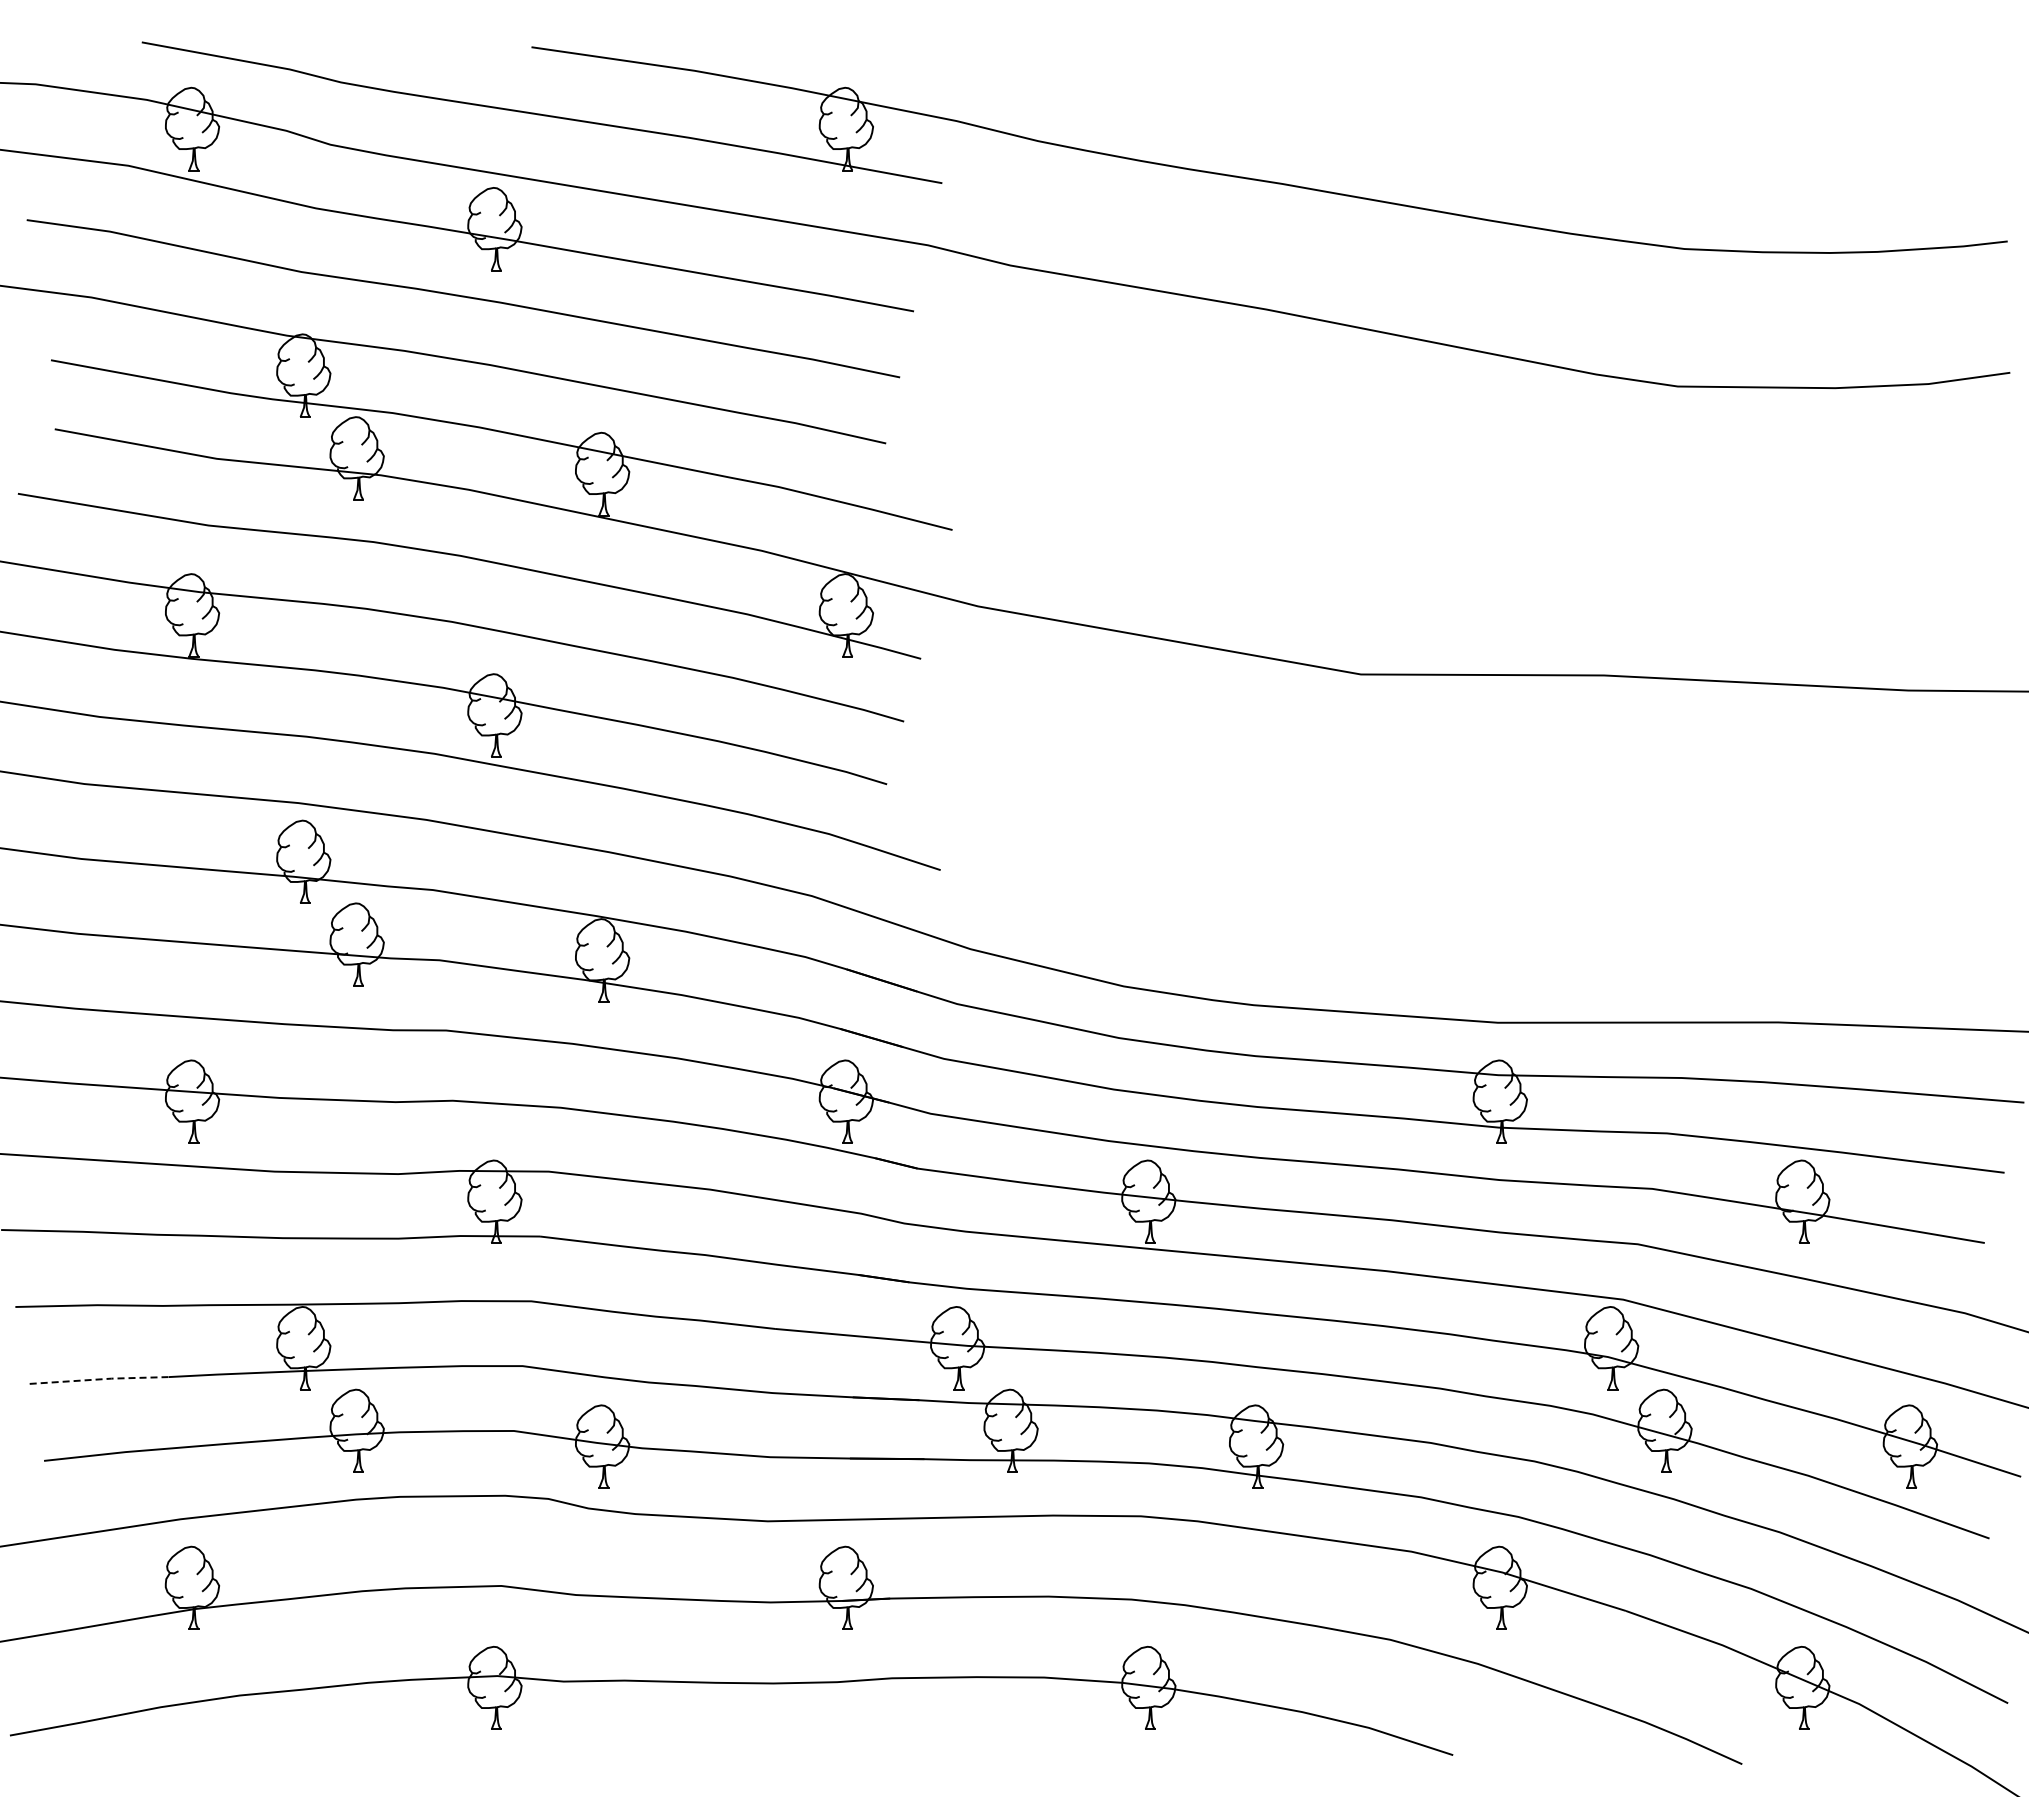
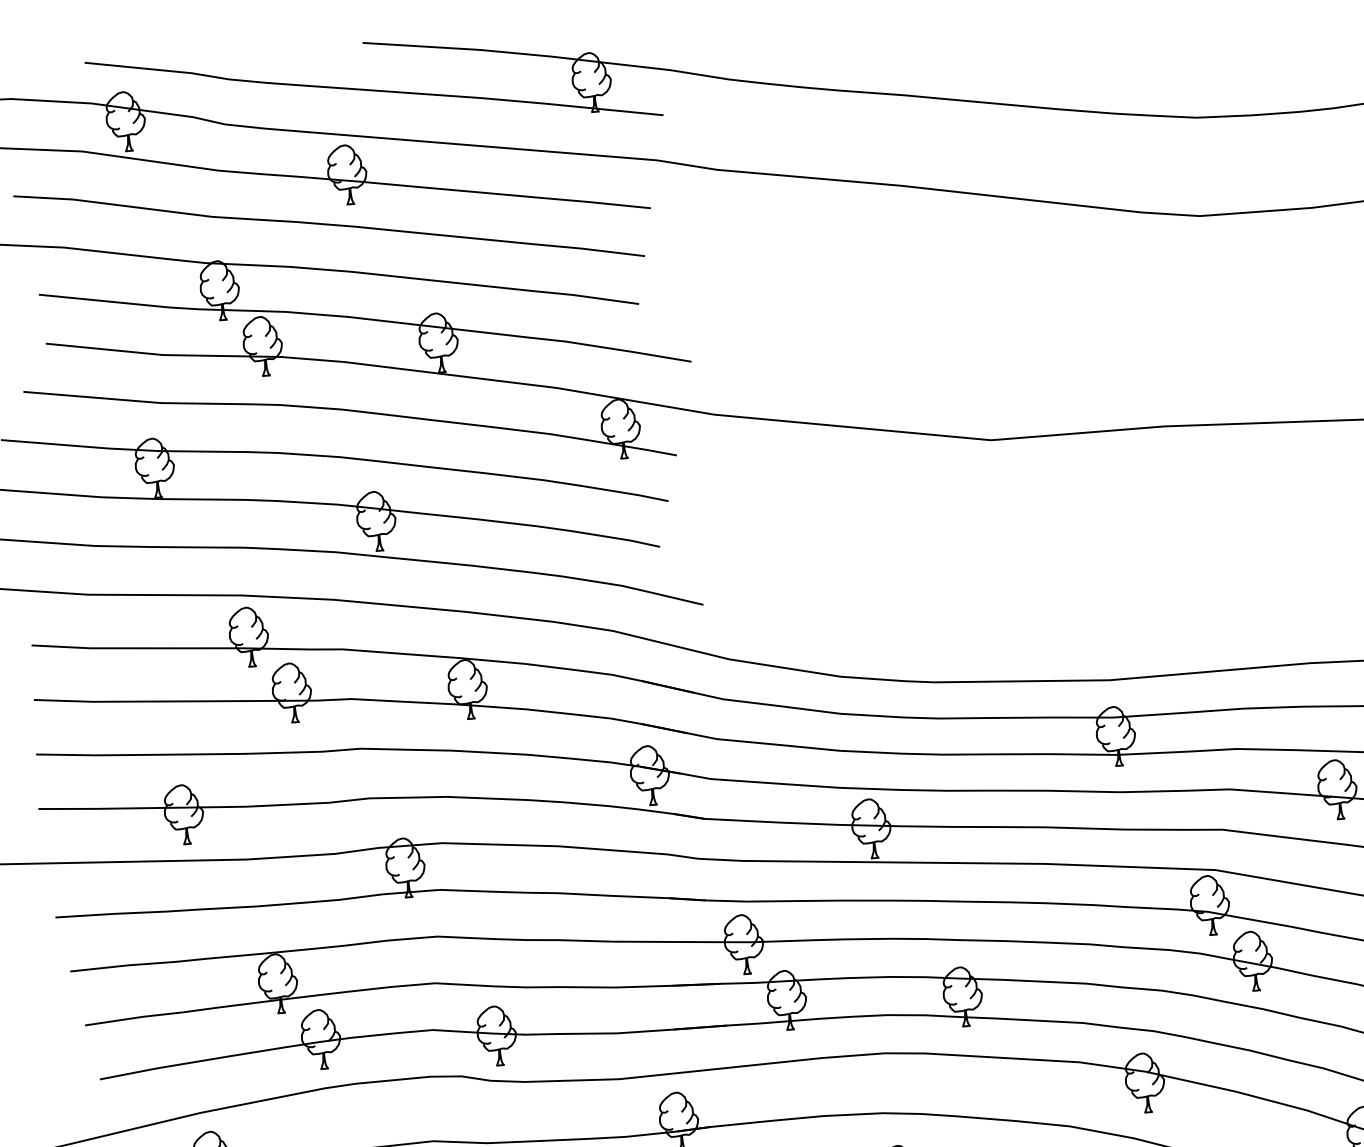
line: (99, 1379) -> (134, 1018), dashed -> solid

